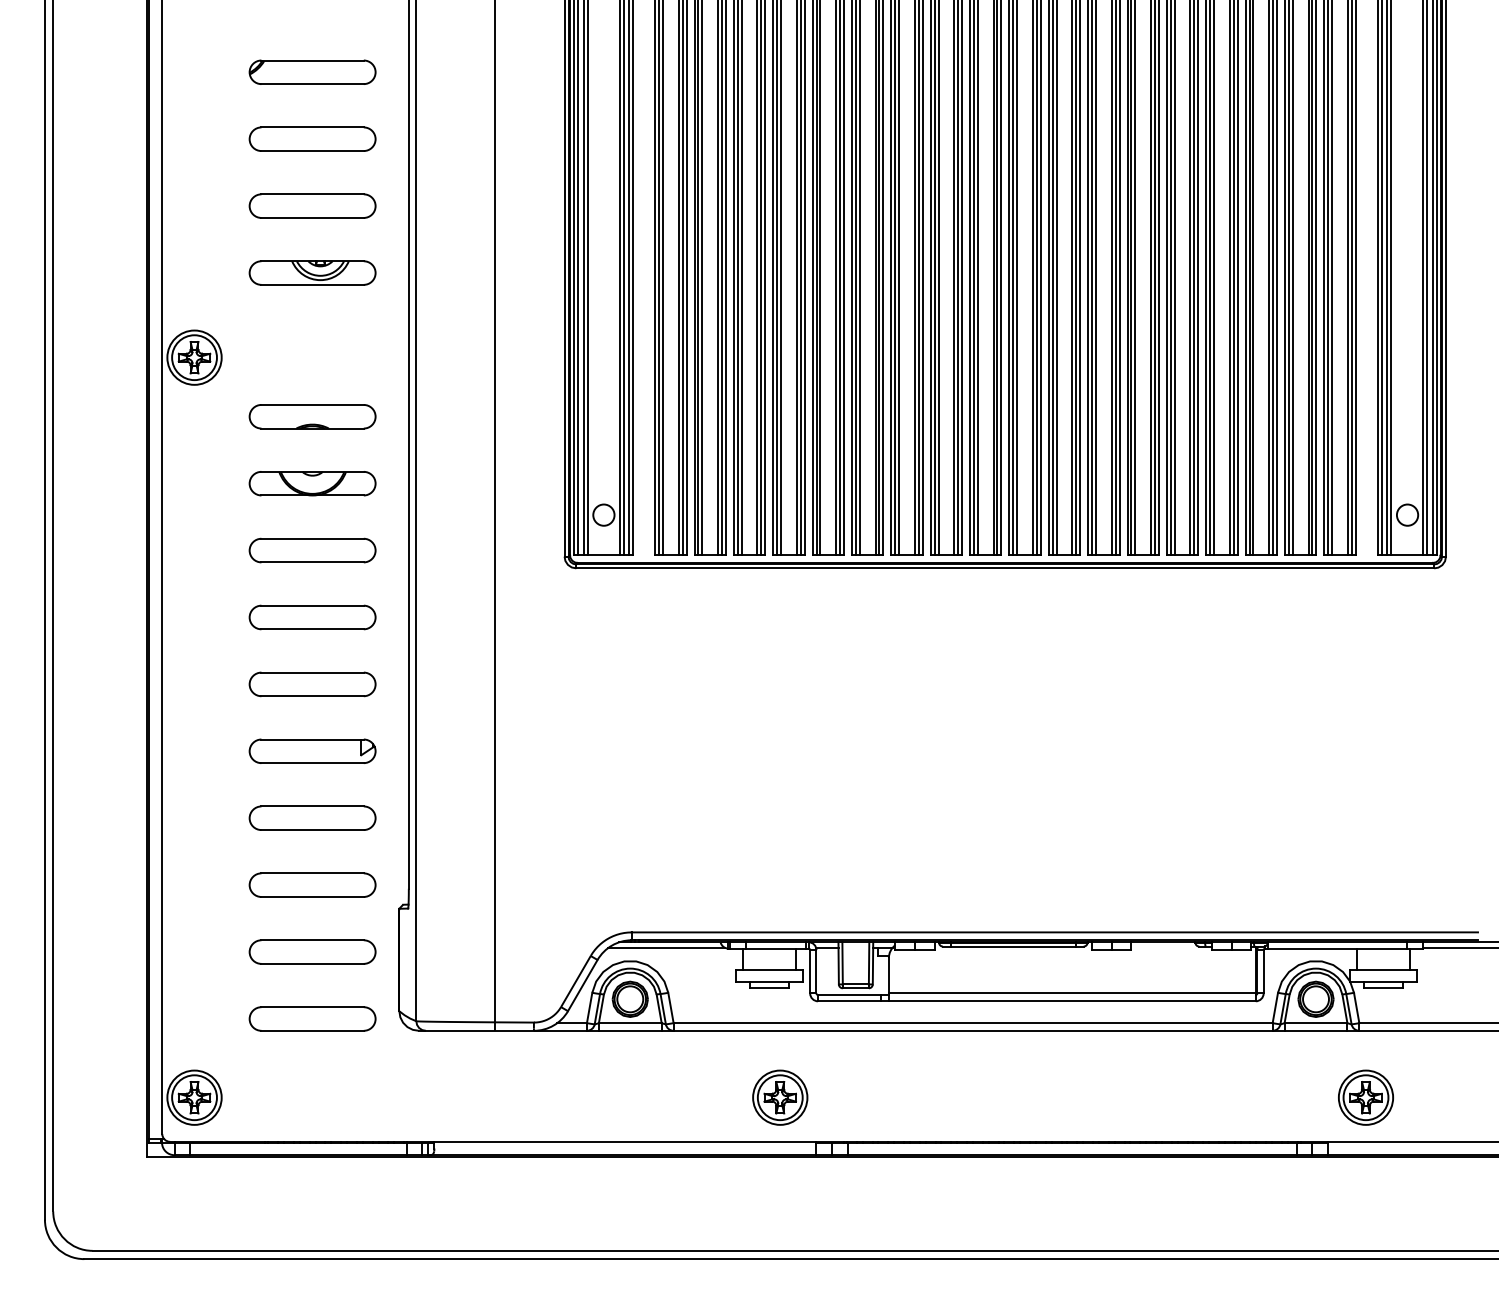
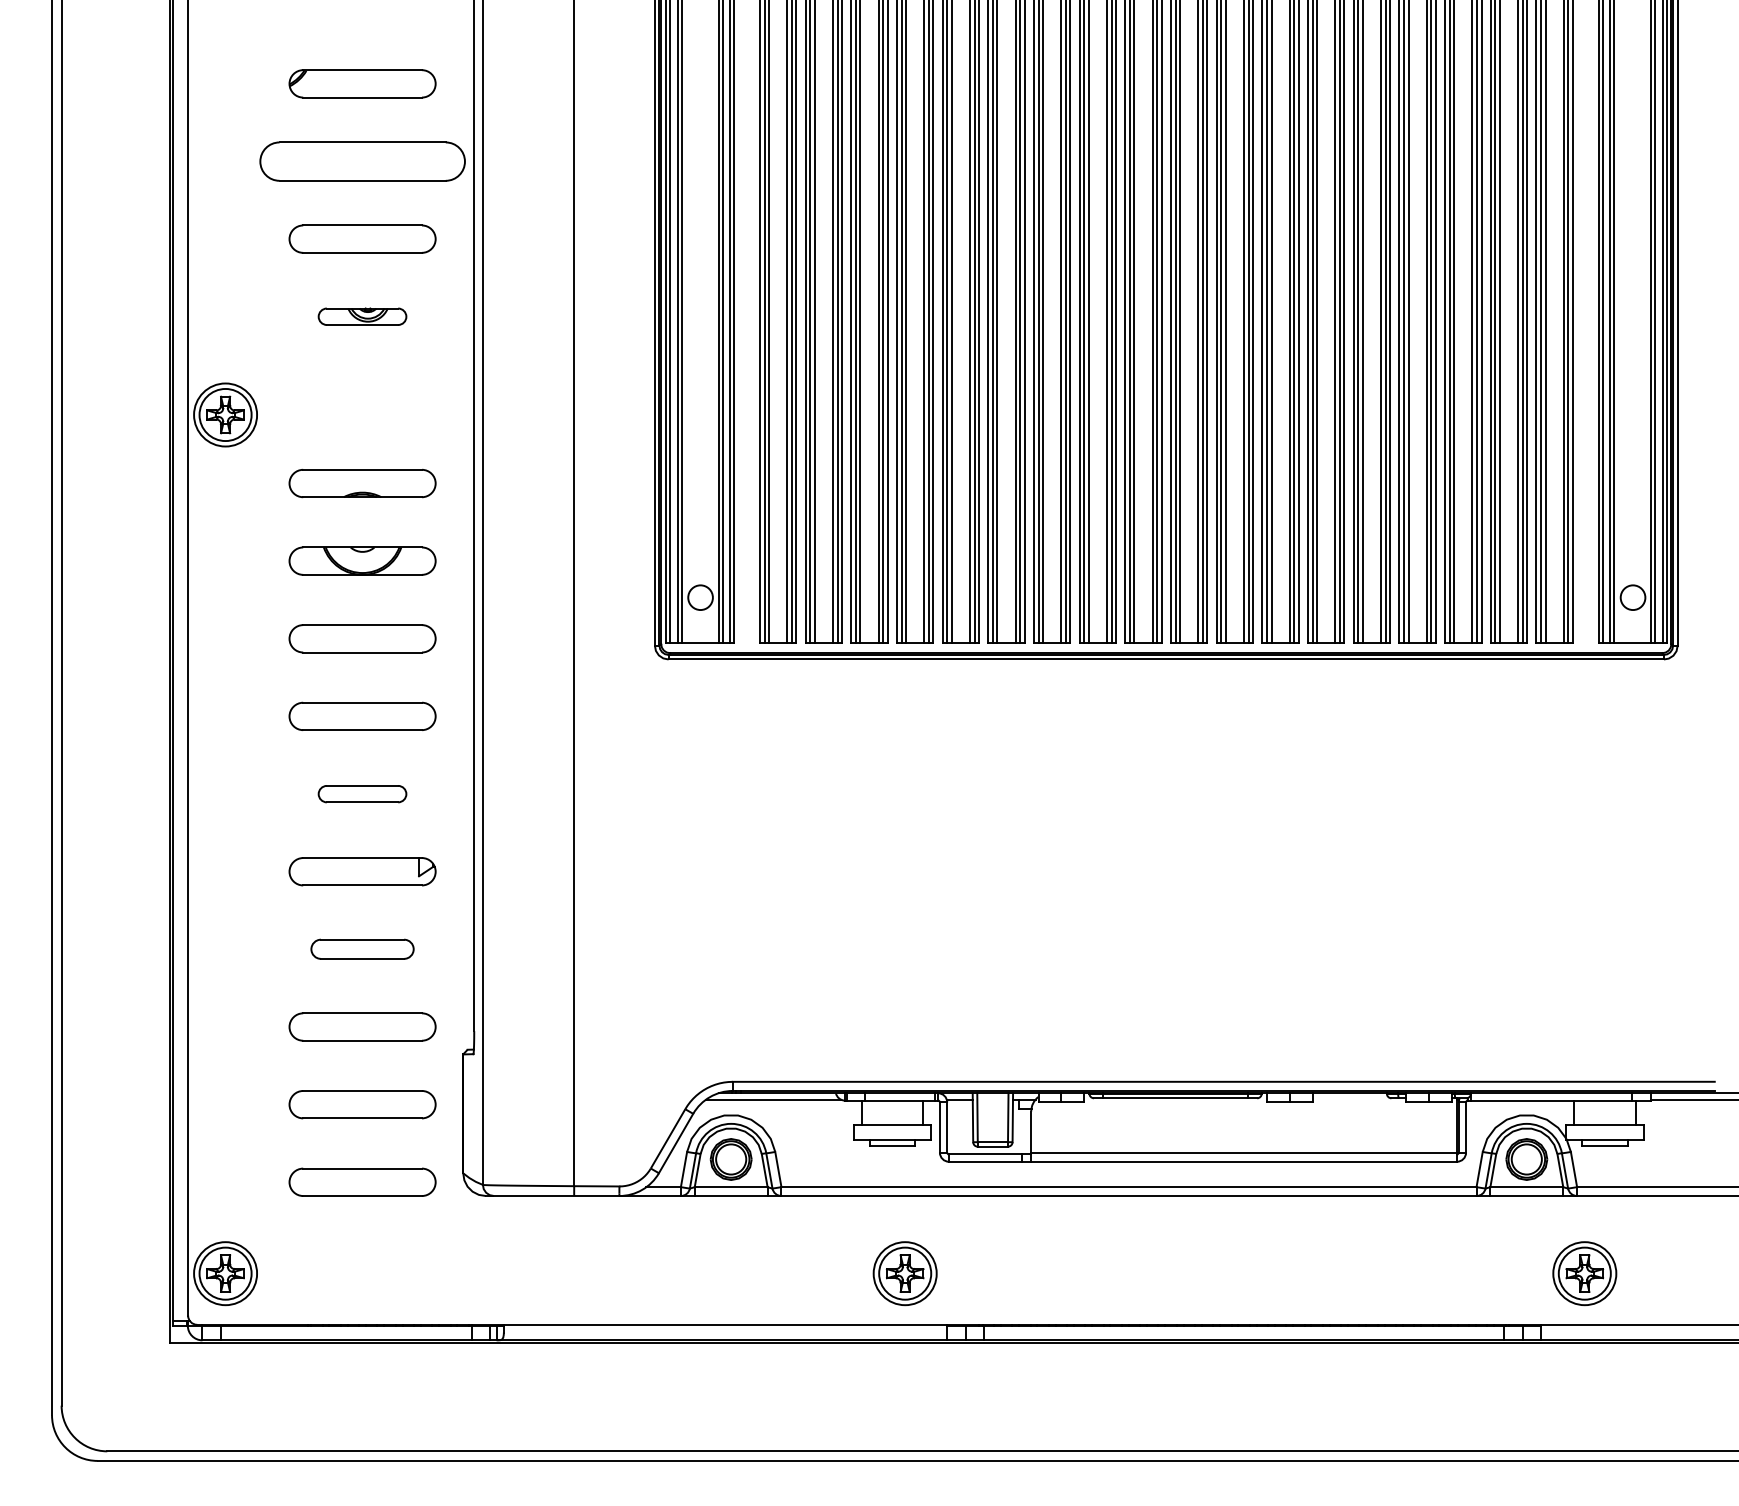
part: (312, 138) -> (362, 160), size x1.4
part: (312, 272) -> (362, 316), size x0.6
part: (312, 684) -> (362, 794), size x0.6
part: (312, 817) -> (362, 948), size x0.7

